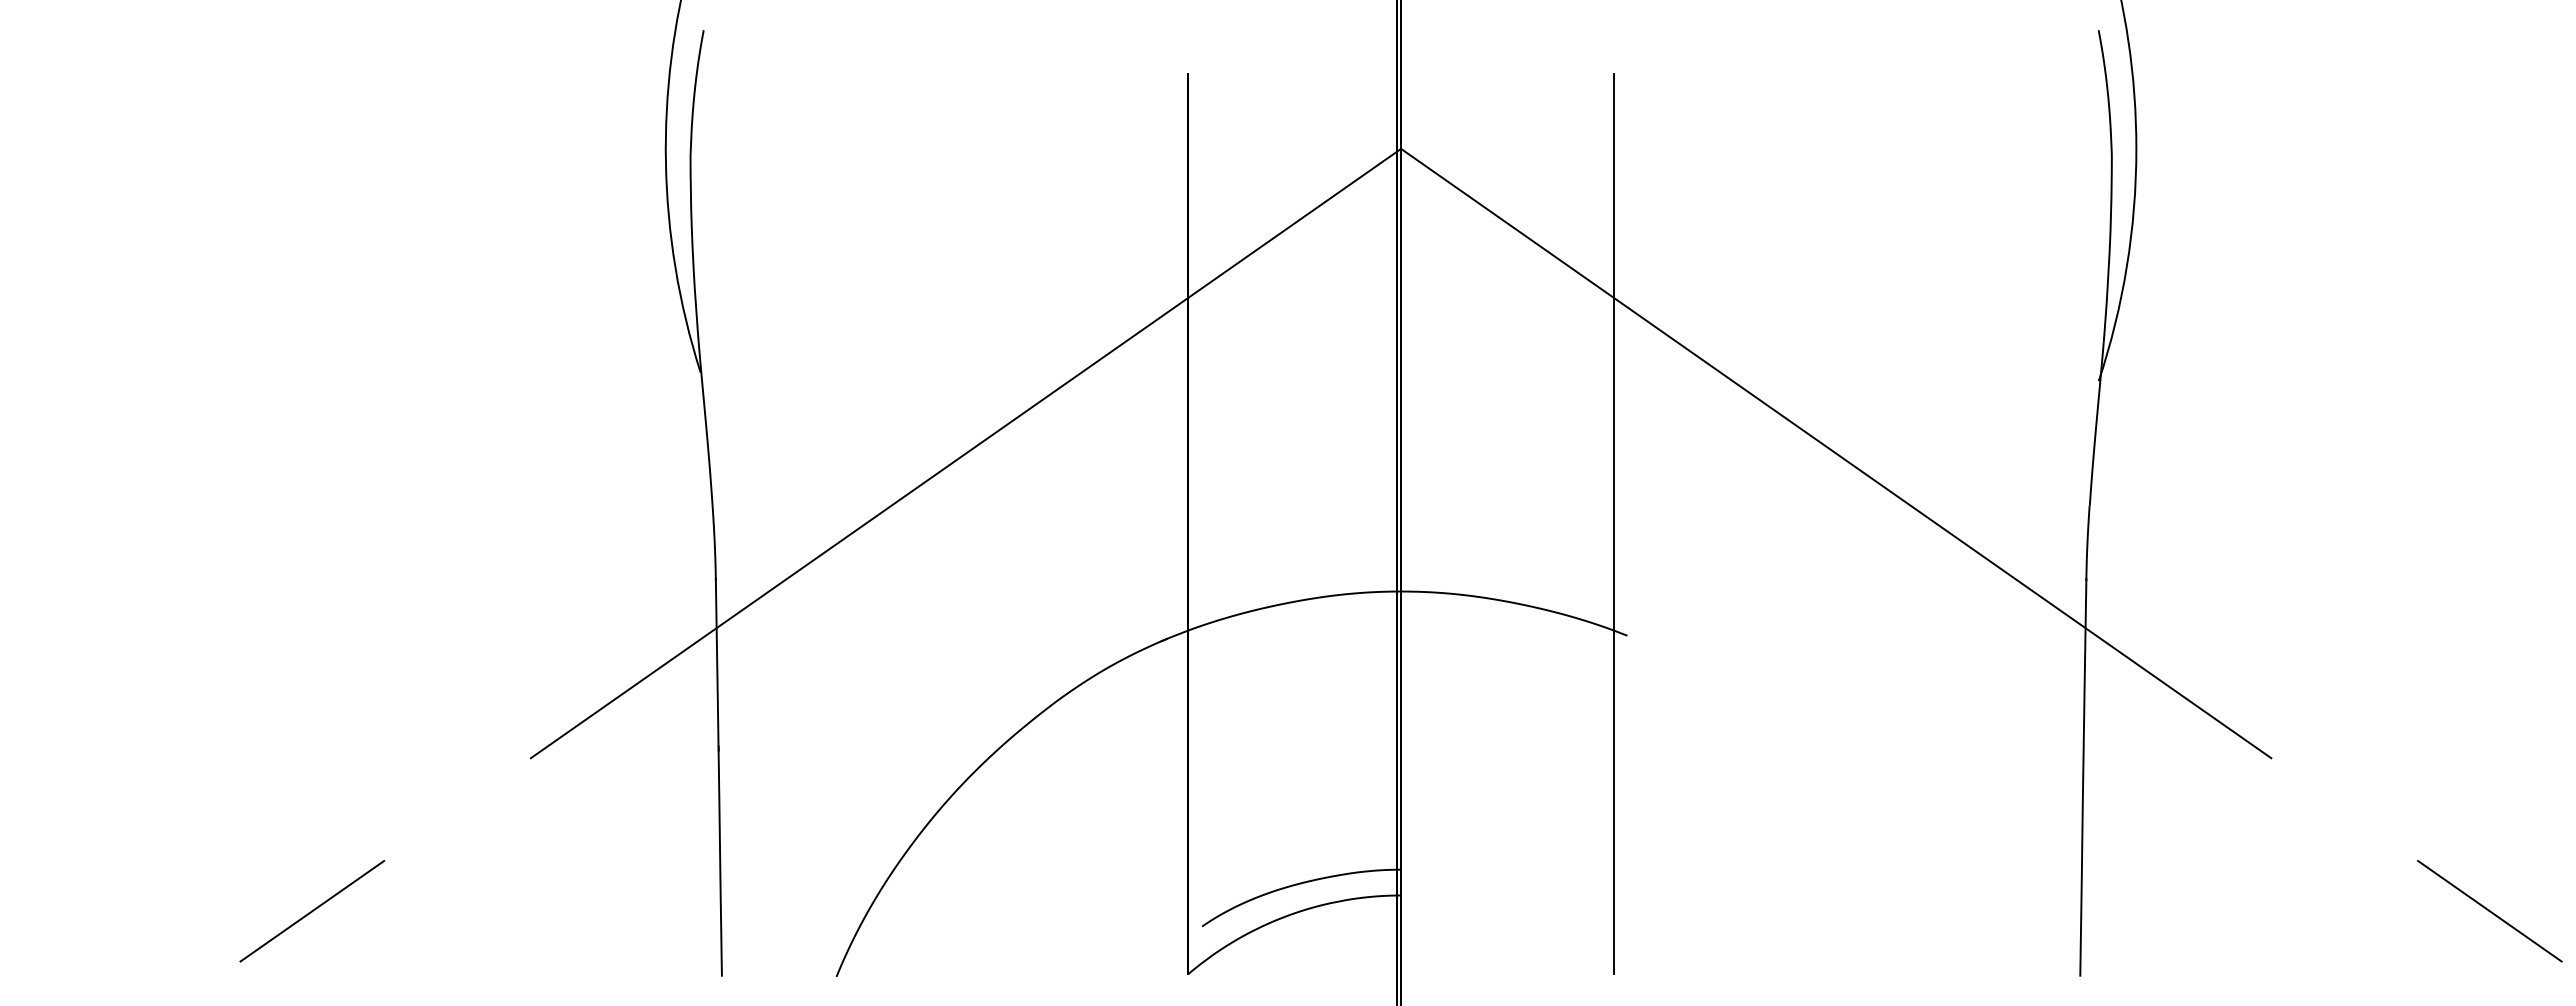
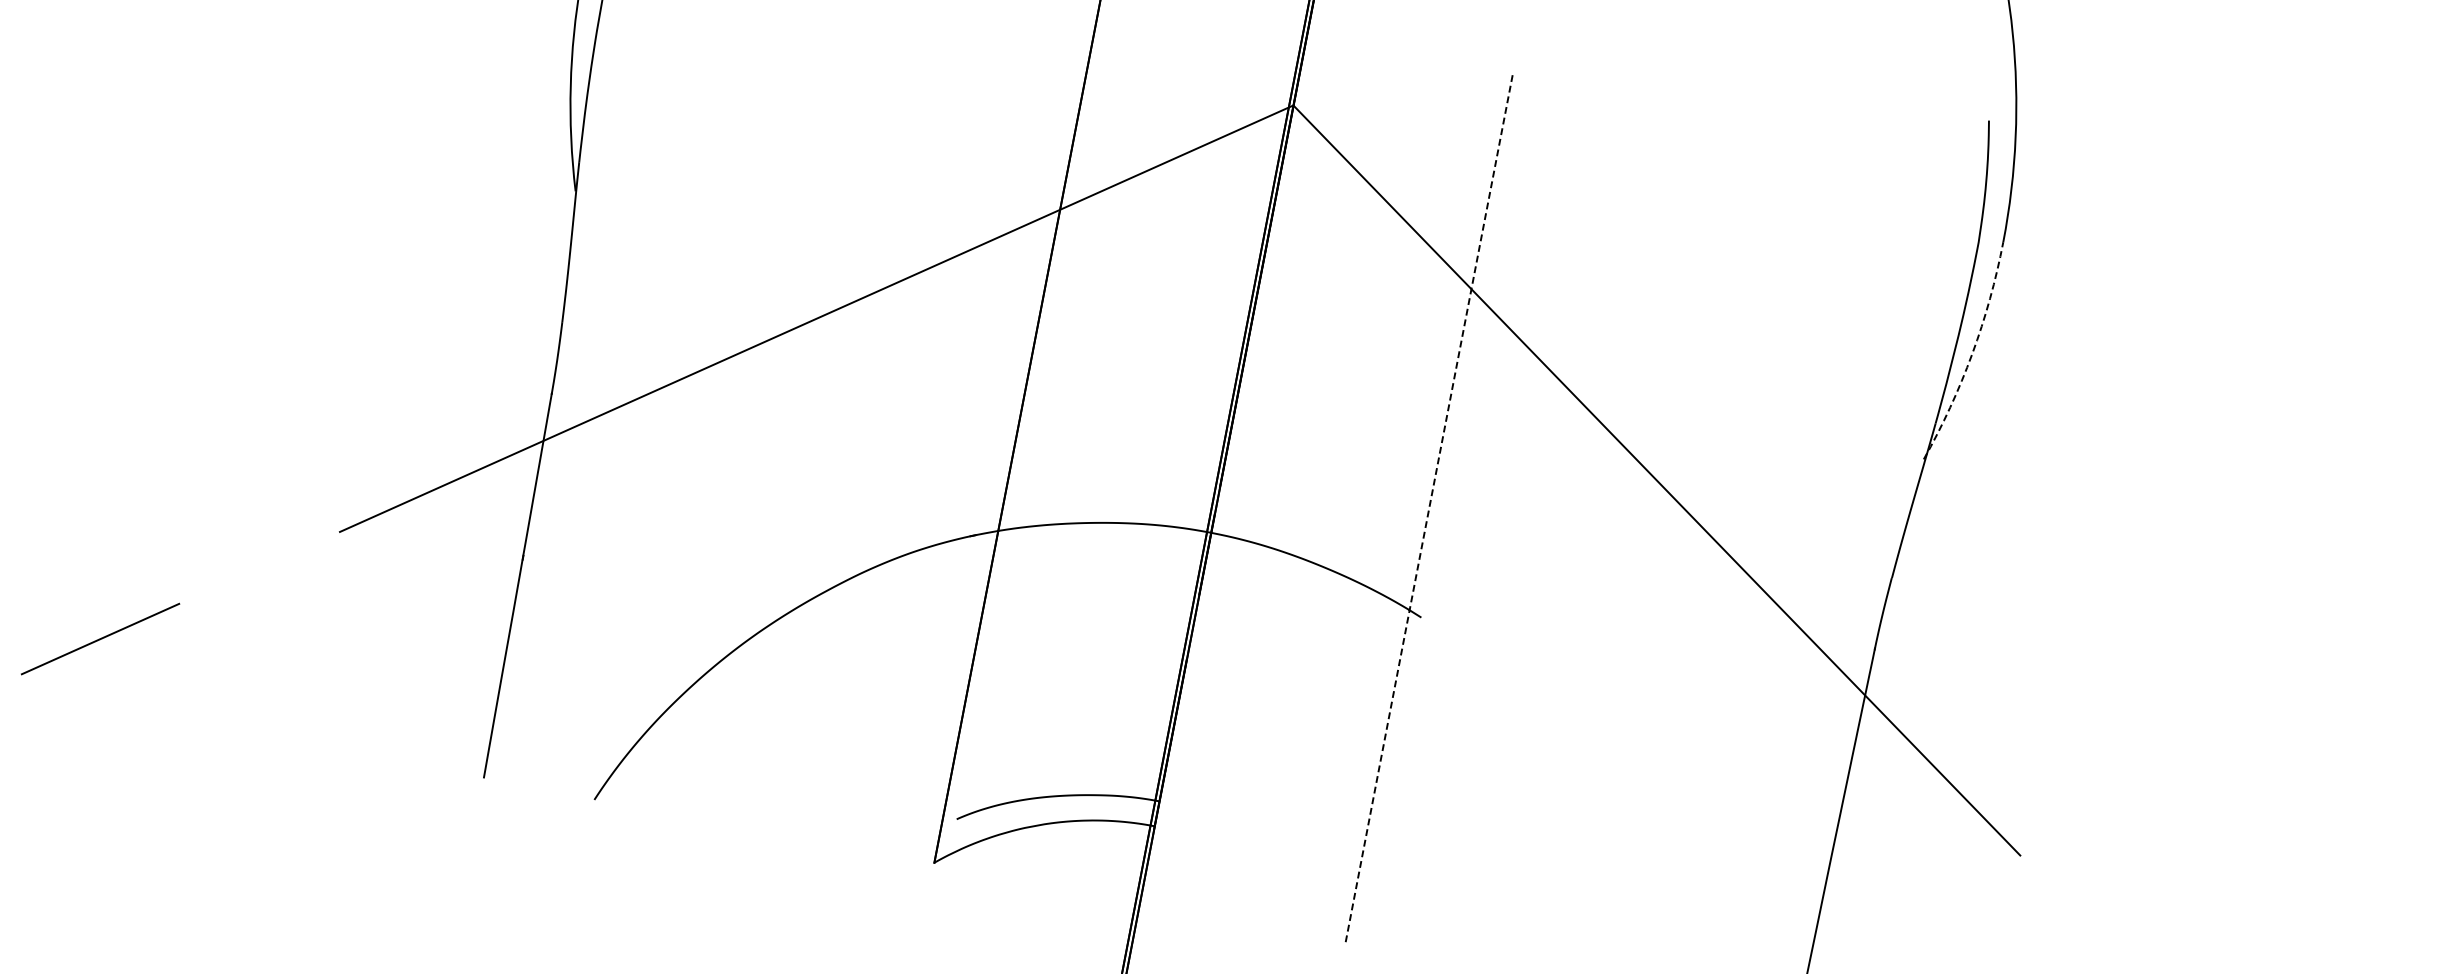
arc: (2126, 266) -> (1971, 353), solid -> dashed
line: (1614, 523) -> (1429, 506), solid -> dashed

